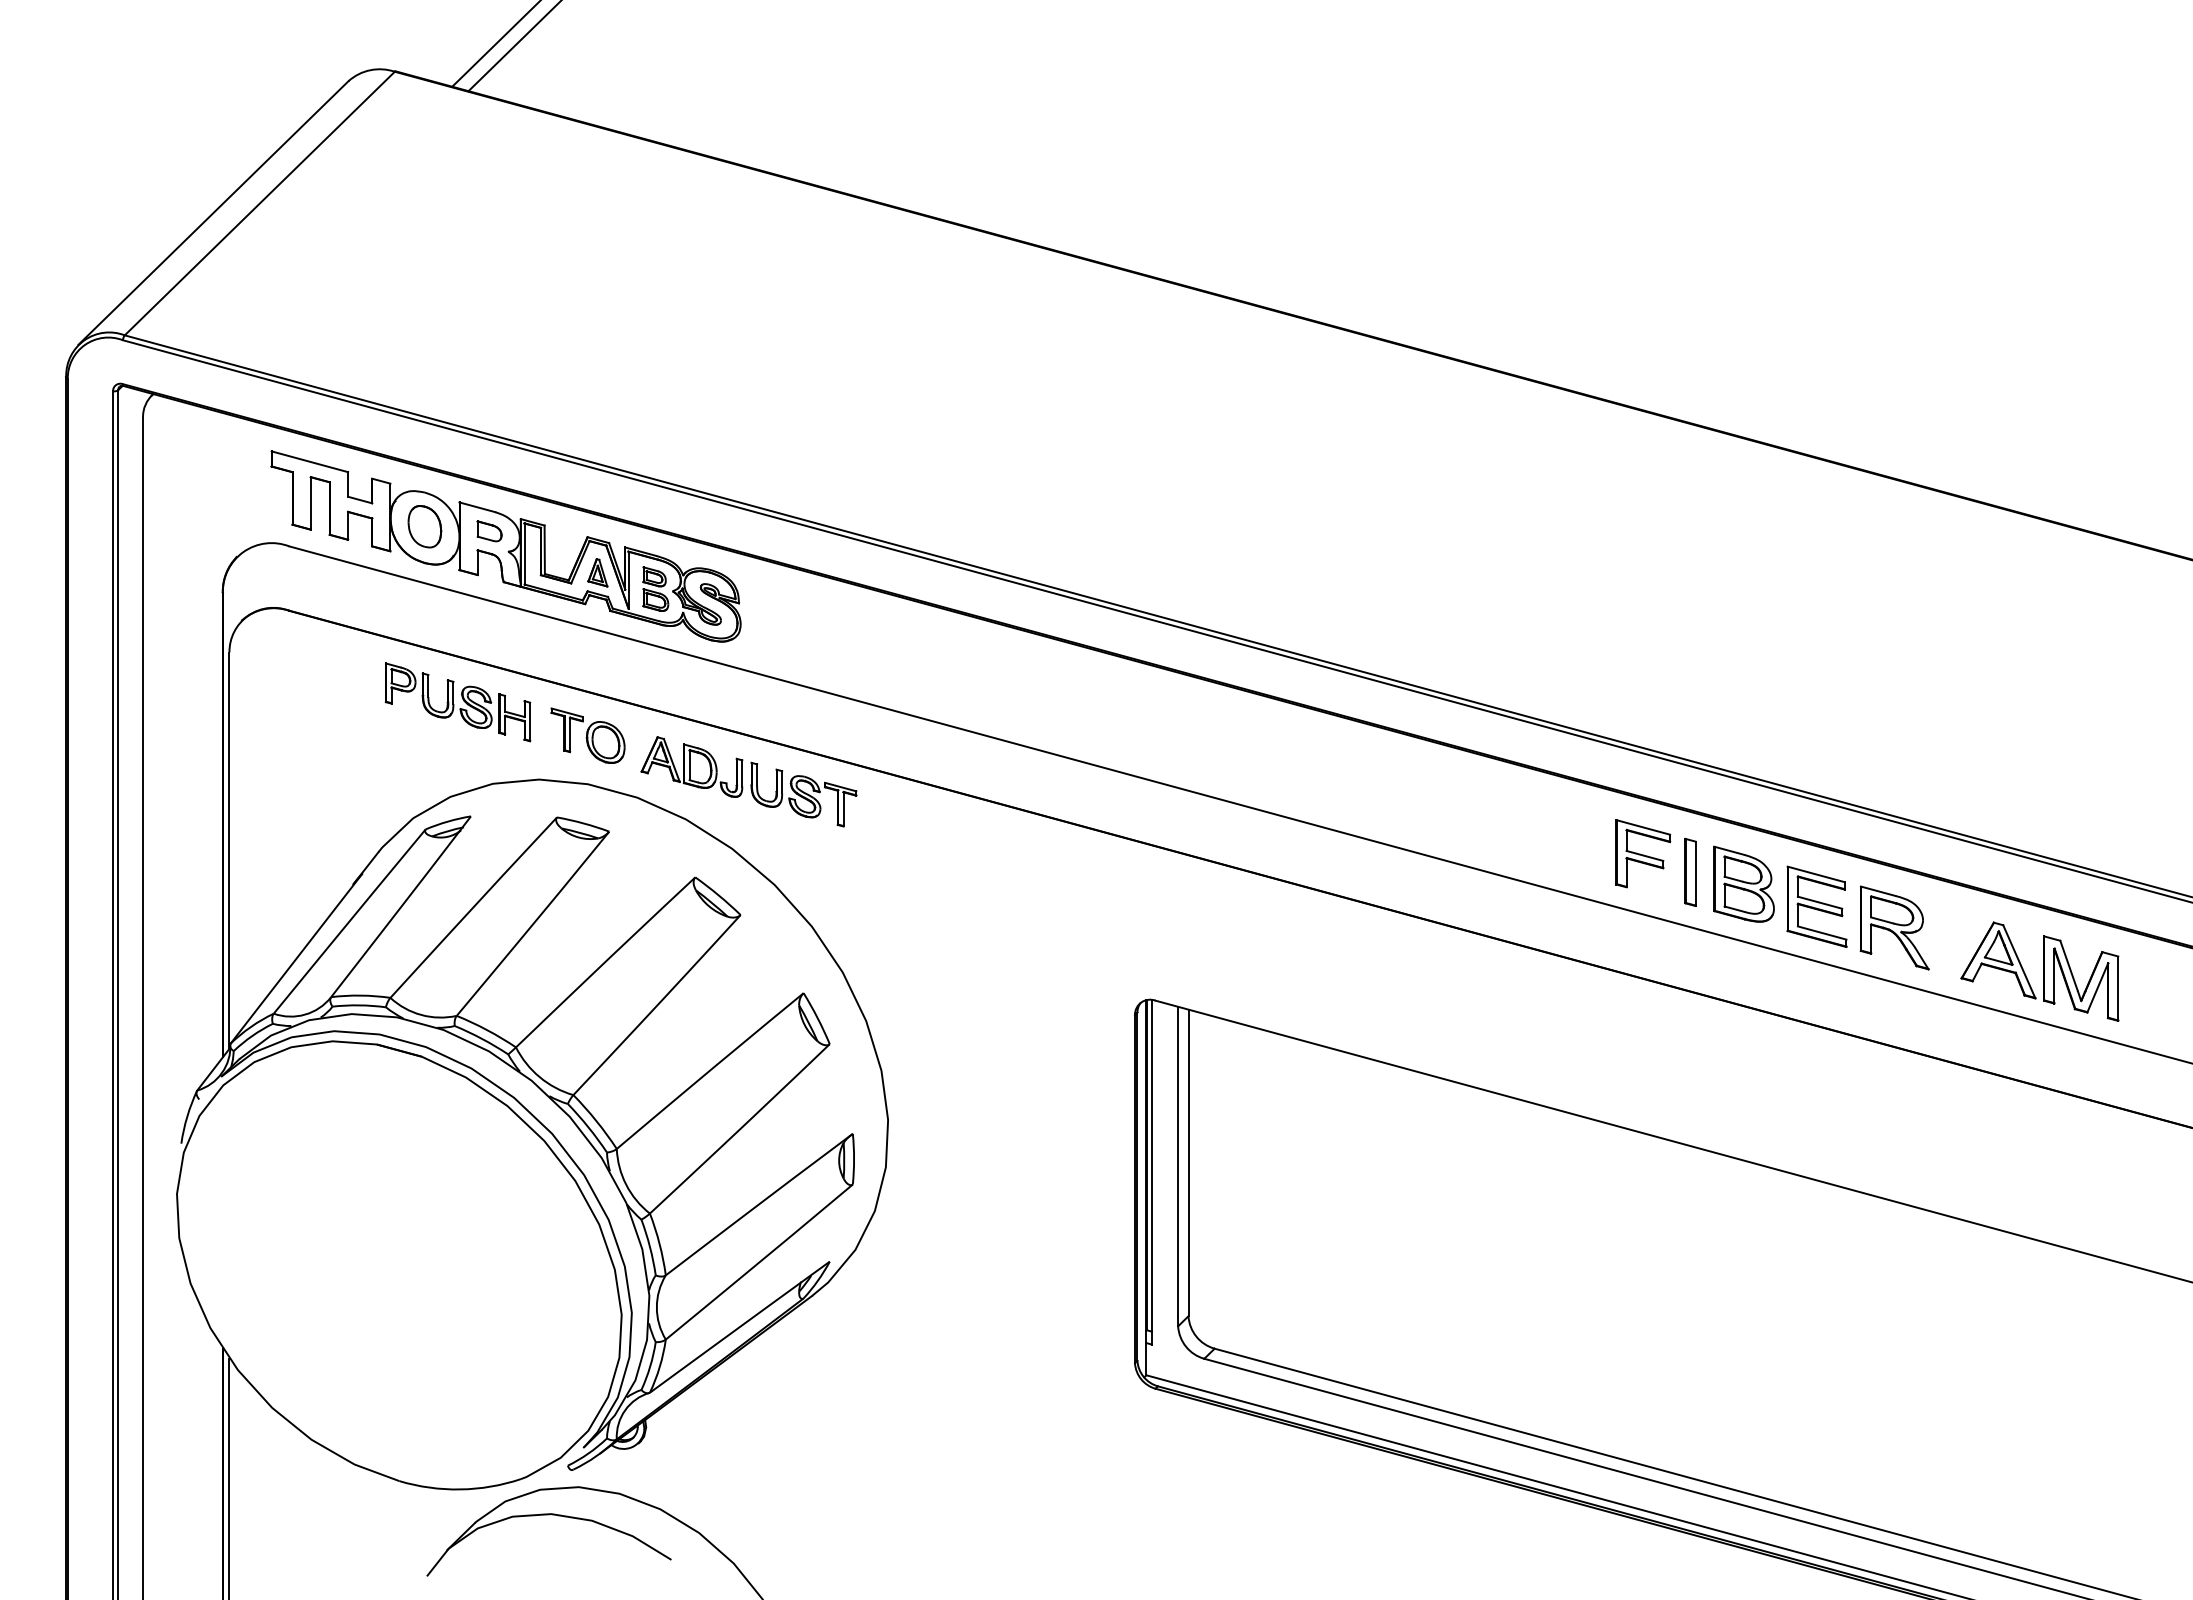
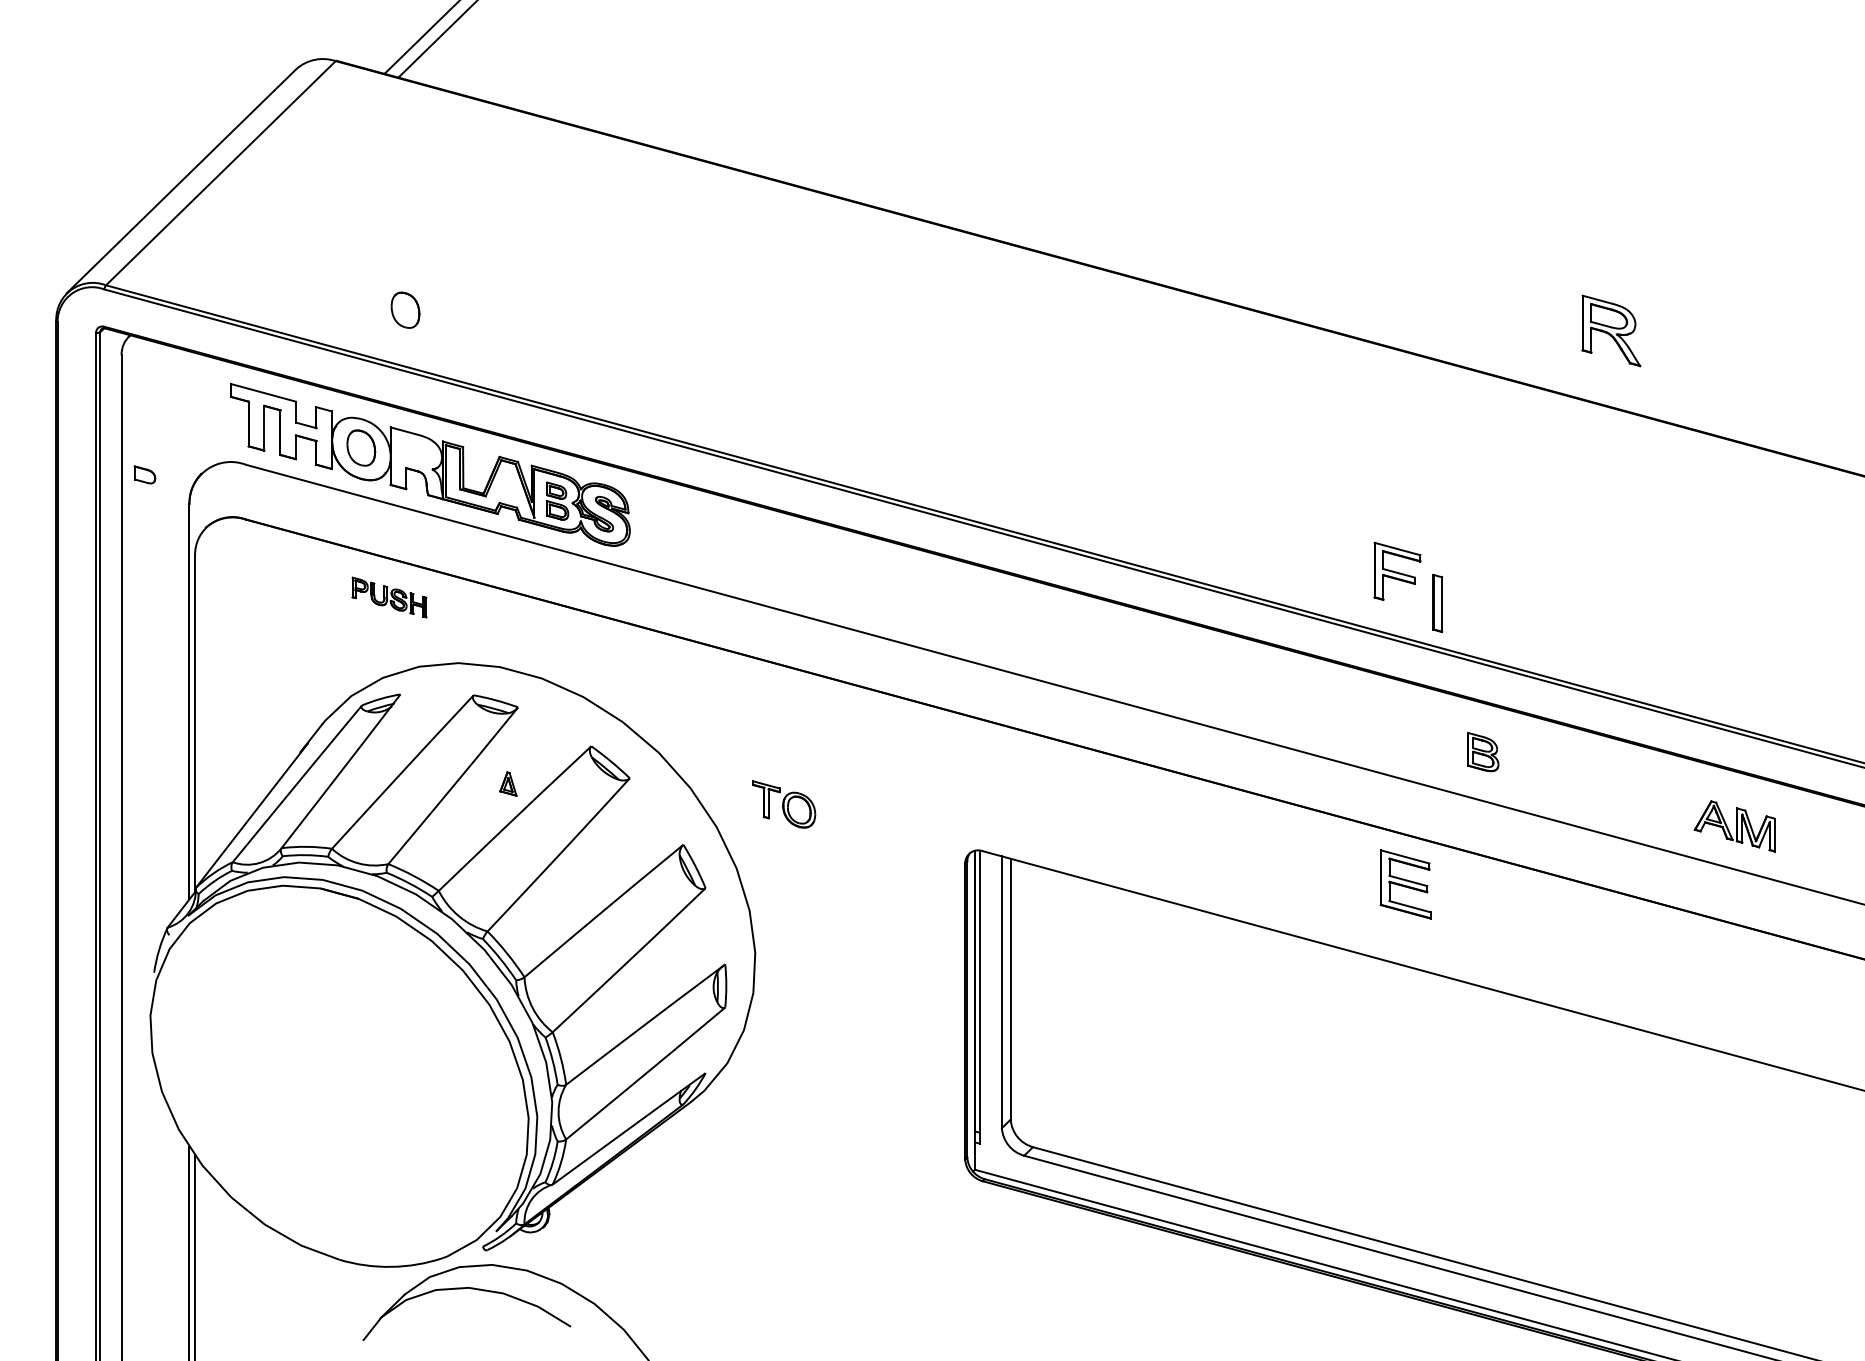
part: (476, 364) -> (405, 310), added
part: (489, 531) -> (144, 475), moved
part: (597, 572) -> (508, 783), moved
part: (457, 702) -> (389, 597), size x0.6
part: (587, 735) -> (783, 804), moved
part: (748, 781) -> (636, 664), removed
part: (1643, 853) -> (1397, 571), moved
part: (1690, 872) -> (1437, 603), moved
part: (1743, 883) -> (1482, 751), size x0.6
part: (1816, 906) -> (1405, 884), moved
part: (1894, 927) -> (1611, 330), moved
part: (2039, 971) -> (1734, 826), size x0.6

